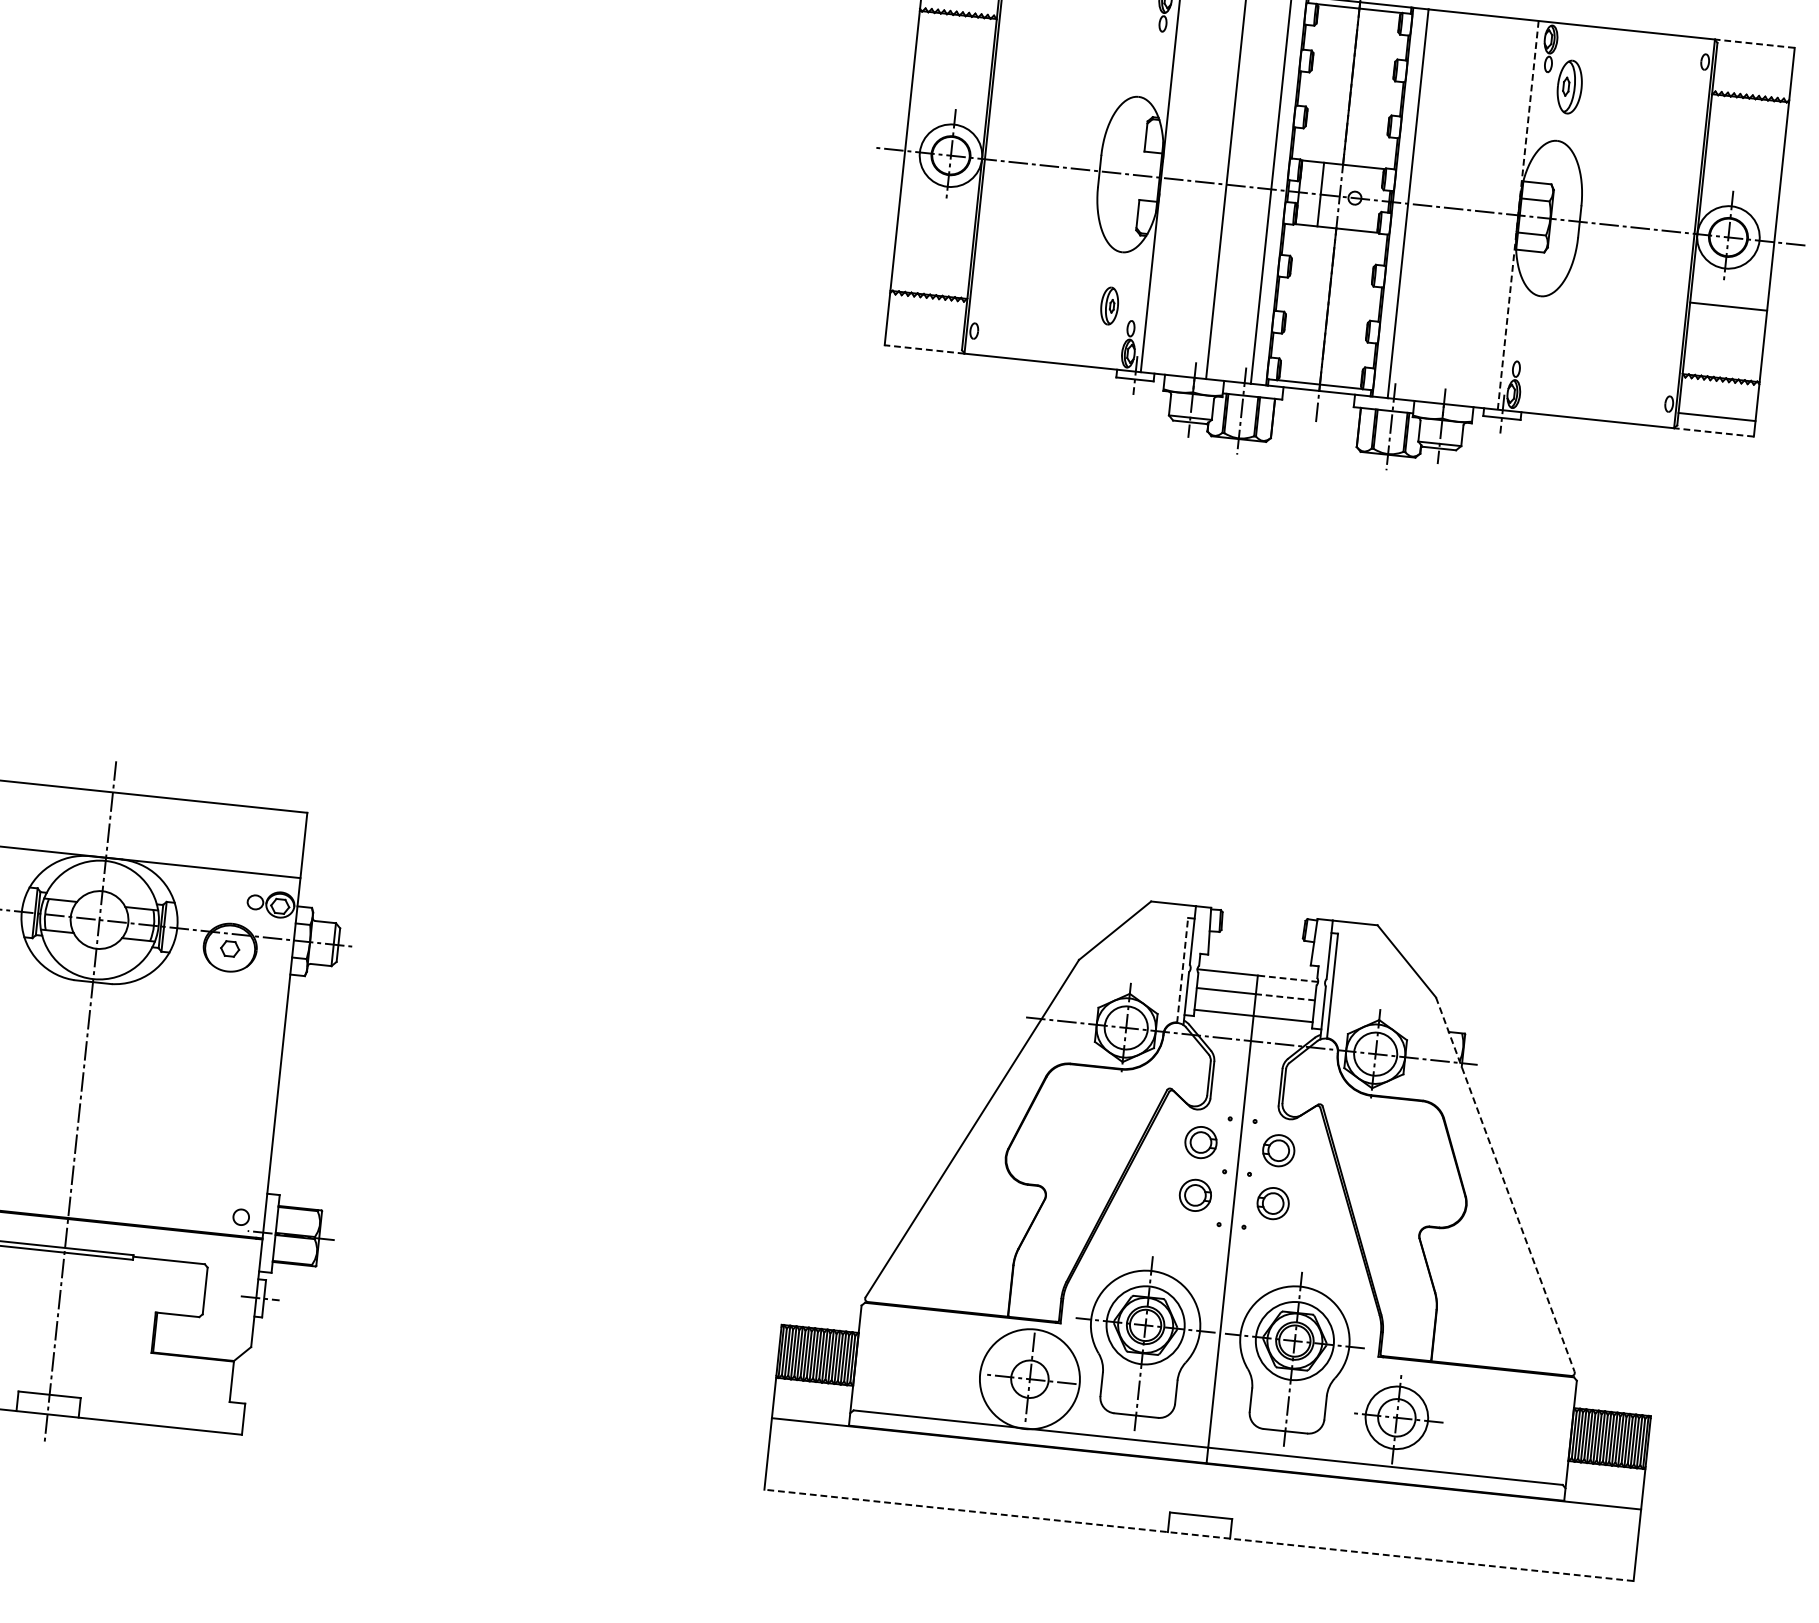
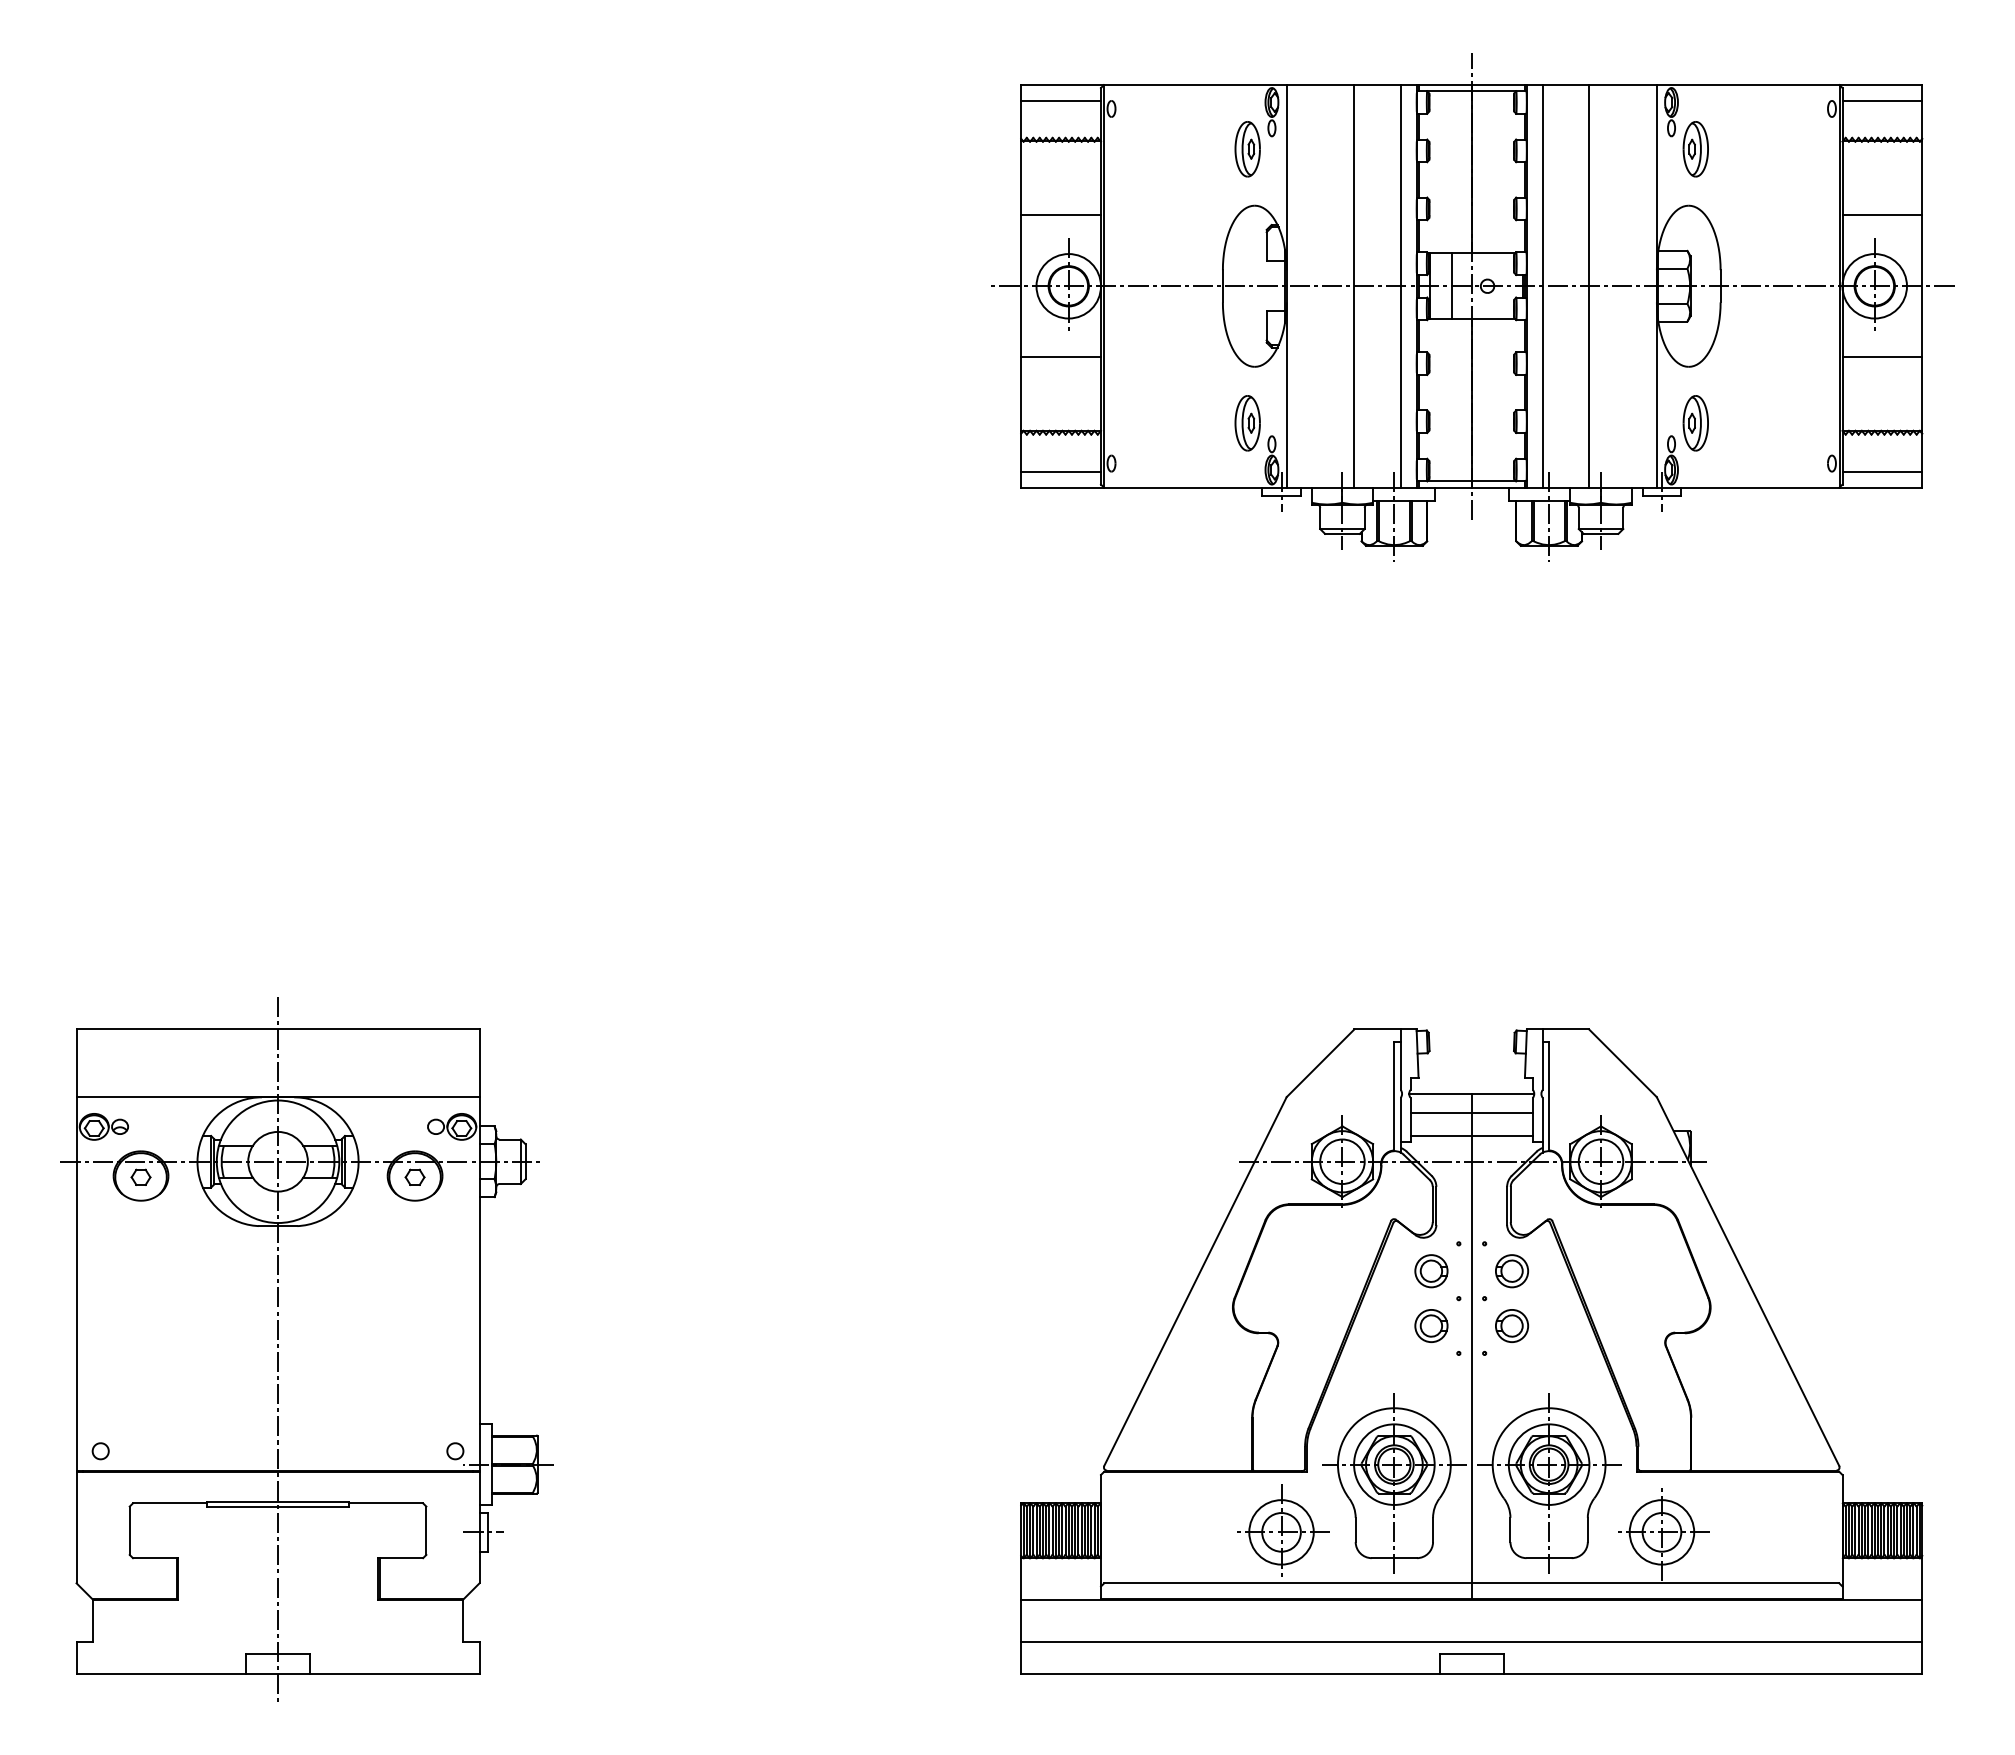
part: (1137, 41) -> (1247, 149), added
line: (1754, 43) -> (1880, 84), dashed -> solid
line: (1754, 59) -> (1882, 100), added
line: (950, 86) -> (1060, 215), added
line: (1743, 169) -> (1882, 215), added
line: (1453, 207) -> (1589, 285), added
line: (1517, 215) -> (1656, 286), dashed -> solid
line: (935, 223) -> (1060, 357), added
part: (1109, 306) -> (1247, 423), size x1.43
line: (924, 333) -> (1060, 471), added
line: (924, 349) -> (1062, 487), dashed -> solid
part: (1541, 351) -> (1695, 423), added
line: (1713, 432) -> (1880, 487), dashed -> solid
line: (1183, 970) -> (1394, 1096), dashed -> solid
line: (1287, 978) -> (1502, 1093), dashed -> solid
line: (1285, 997) -> (1502, 1113), dashed -> solid
line: (1505, 1184) -> (1748, 1281), dashed -> solid
circle: (1029, 1379) -> (1281, 1532), size x0.62
line: (1202, 1503) -> (1471, 1641), added
line: (1198, 1535) -> (1471, 1674), dashed -> solid

